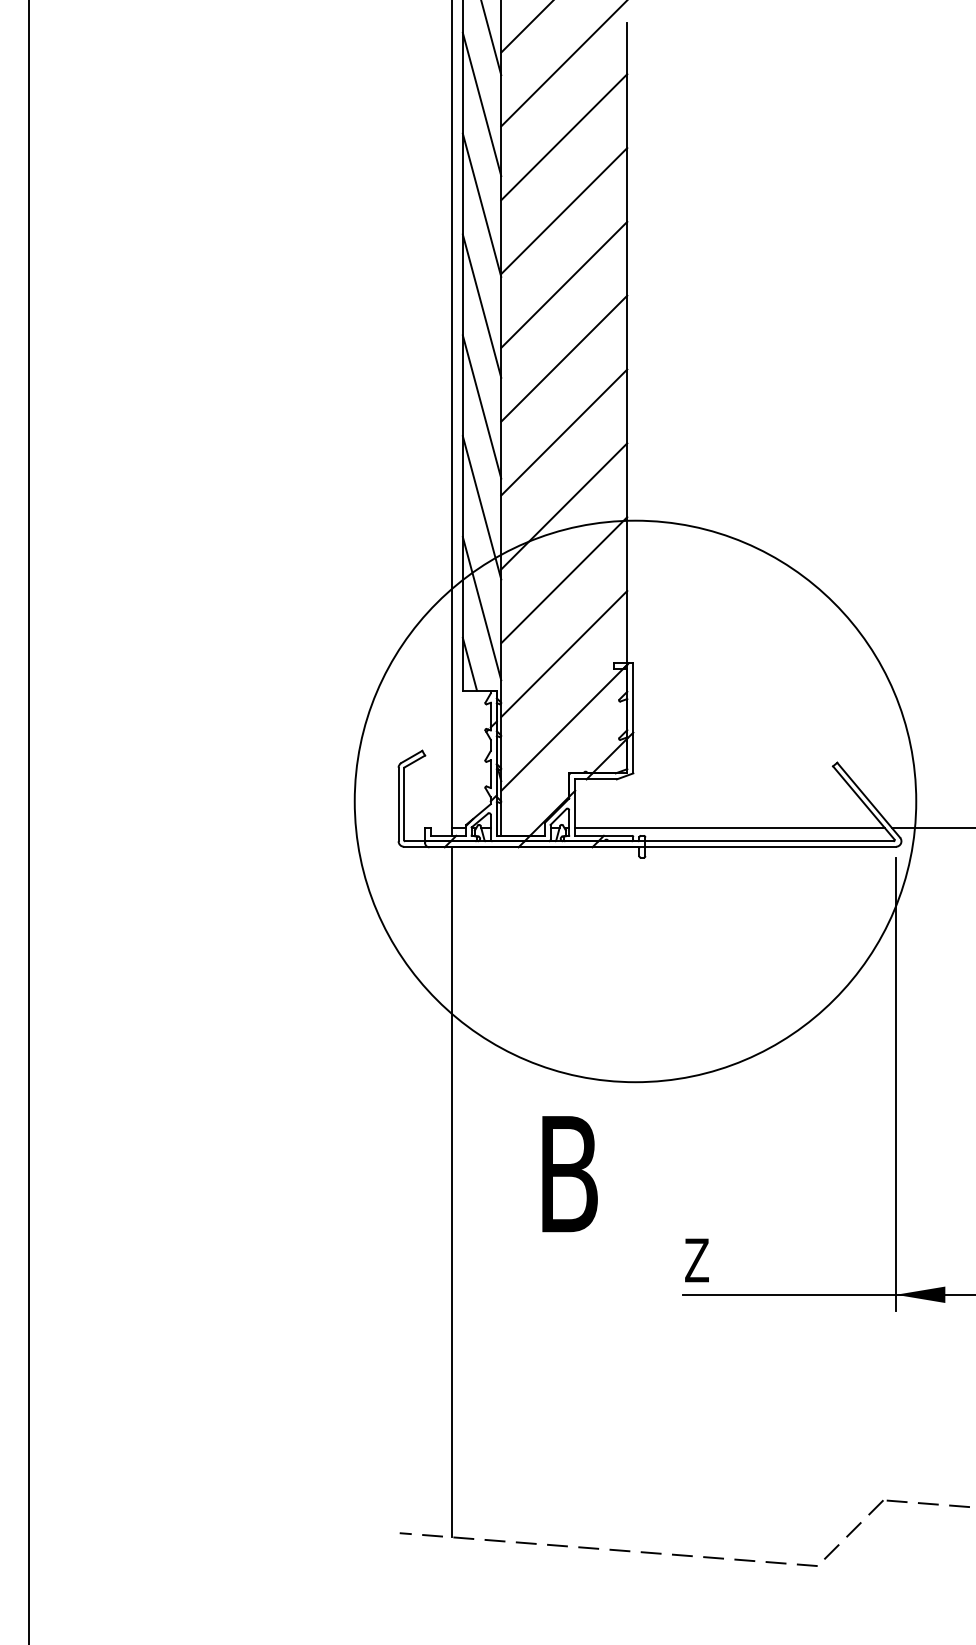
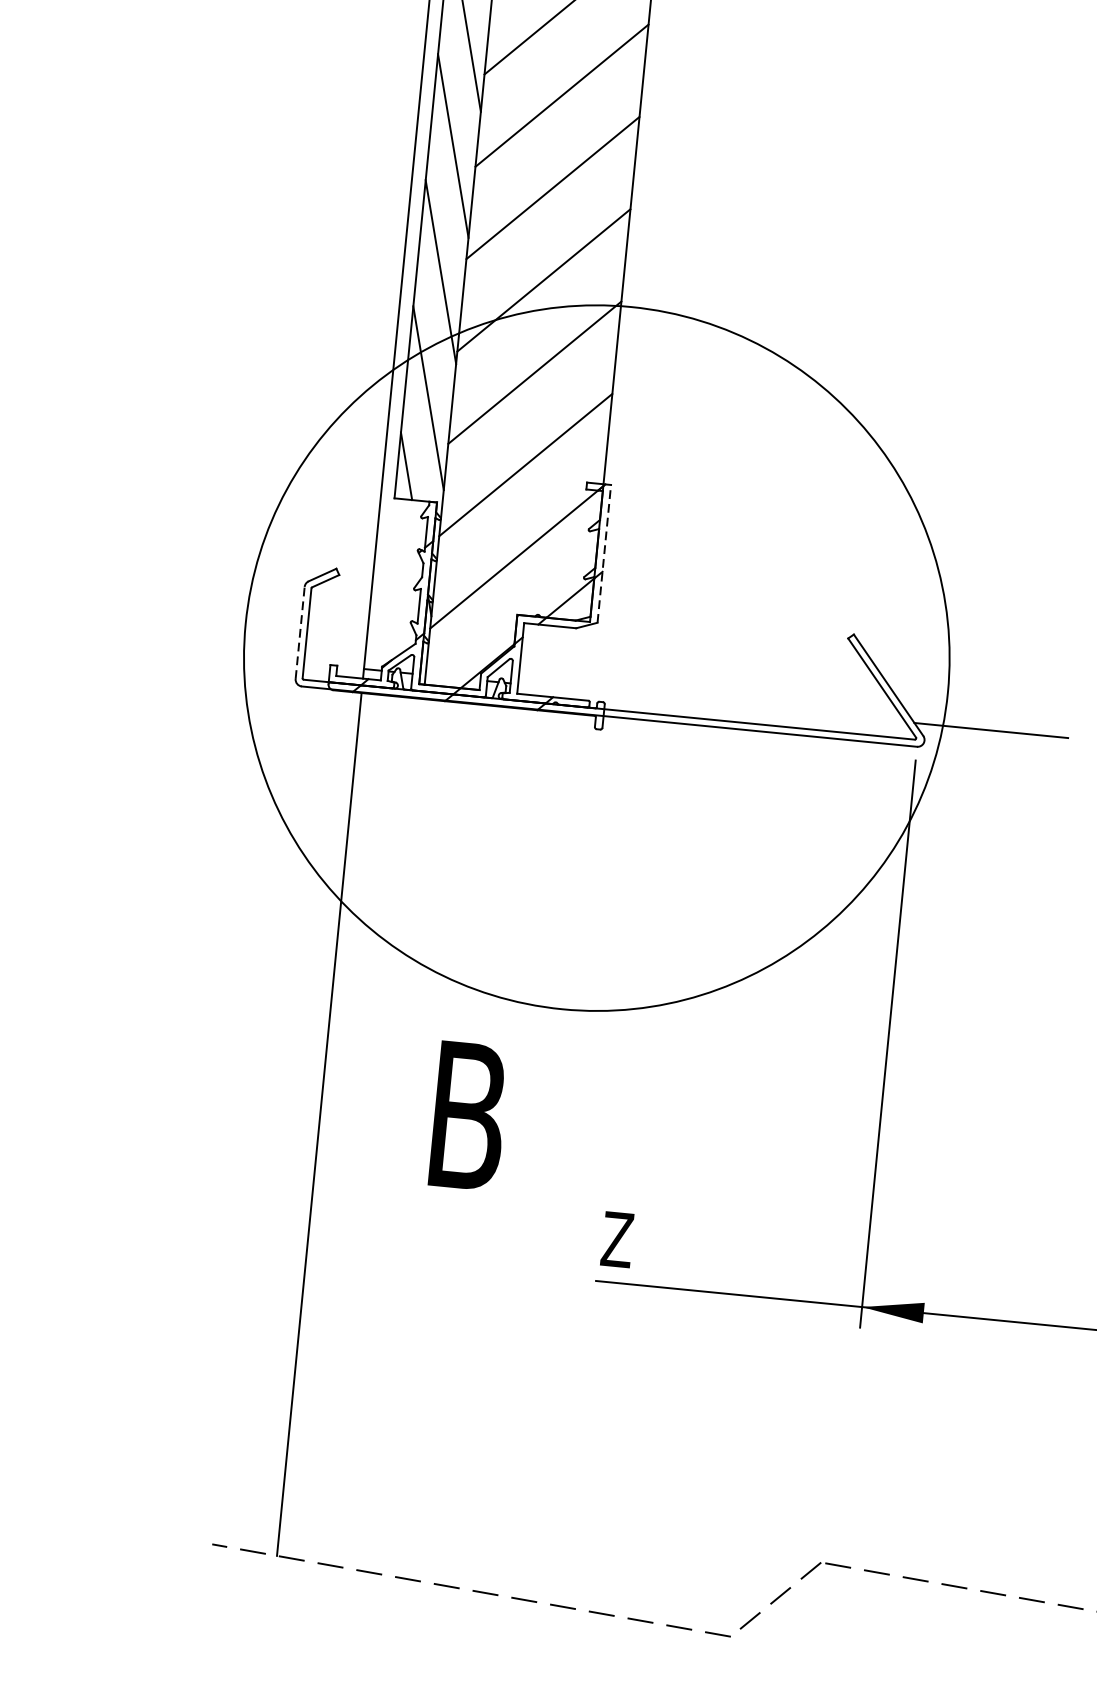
line: (633, 717) -> (604, 552), solid -> dashed
line: (398, 804) -> (300, 632), solid -> dashed
line: (729, 828) -> (711, 703), removed

